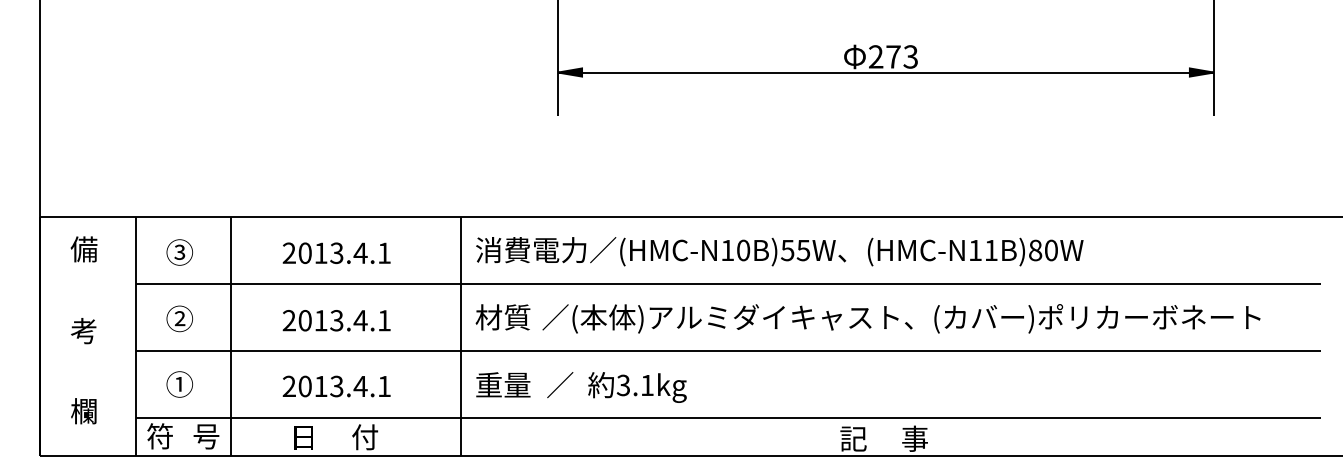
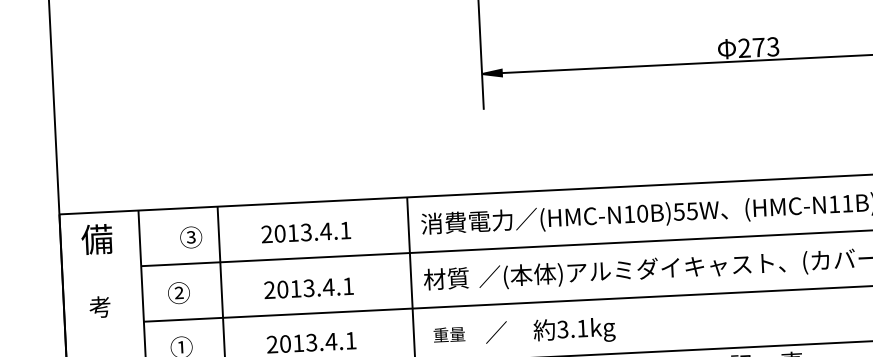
part: (83, 249) -> (96, 239), size x1.4
part: (179, 252) -> (190, 237), moved
part: (503, 384) -> (449, 334), size x0.7
text: (637, 387) -> (574, 330), moved

